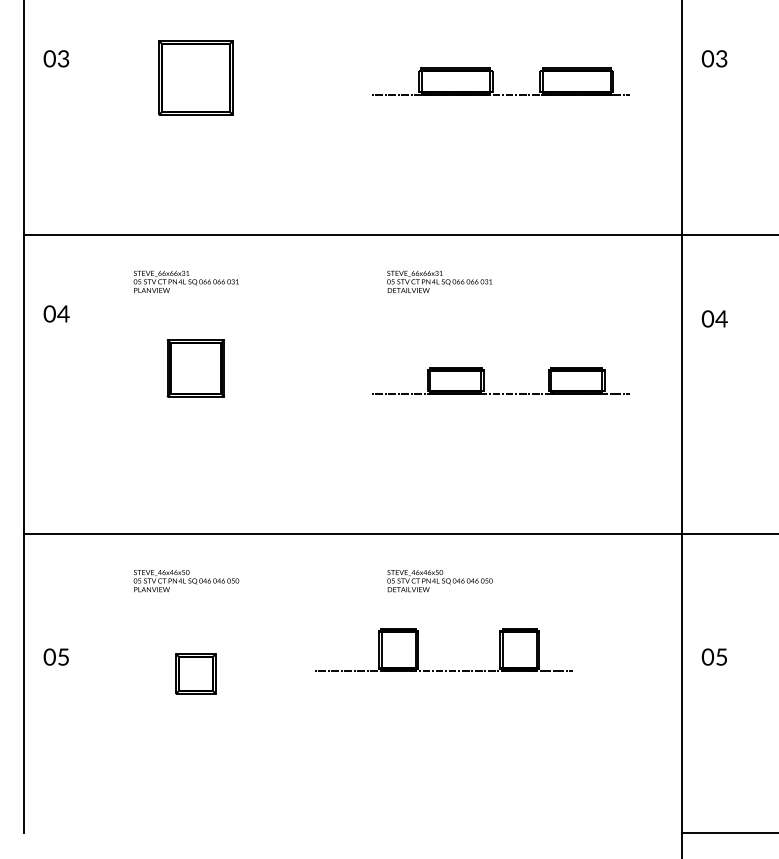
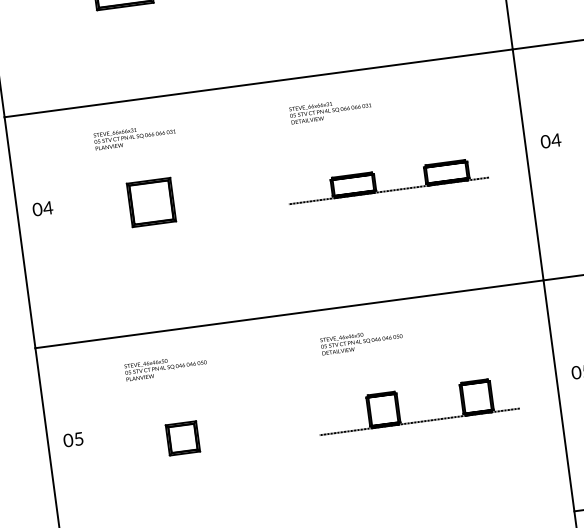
text: (56, 313) -> (42, 208), moved
text: (714, 318) -> (550, 140), moved
part: (442, 670) -> (419, 421), moved

